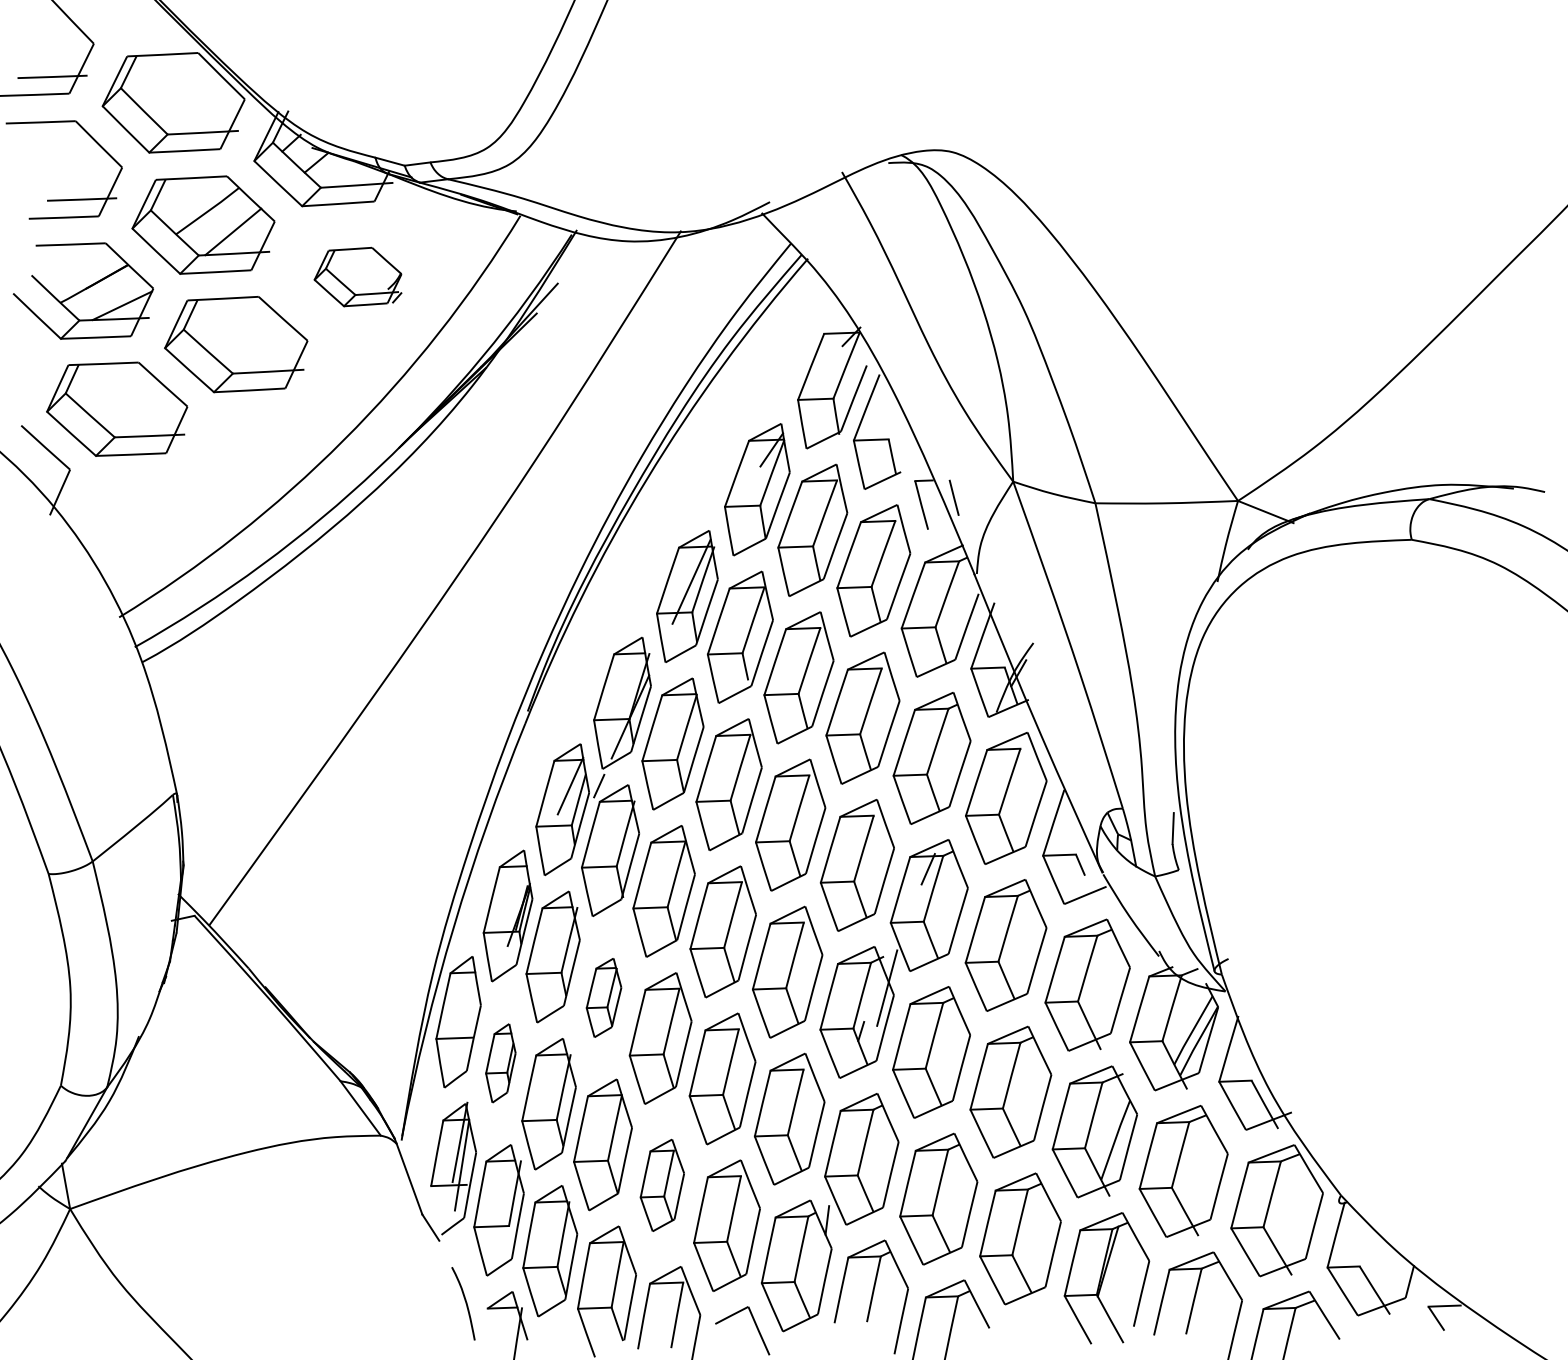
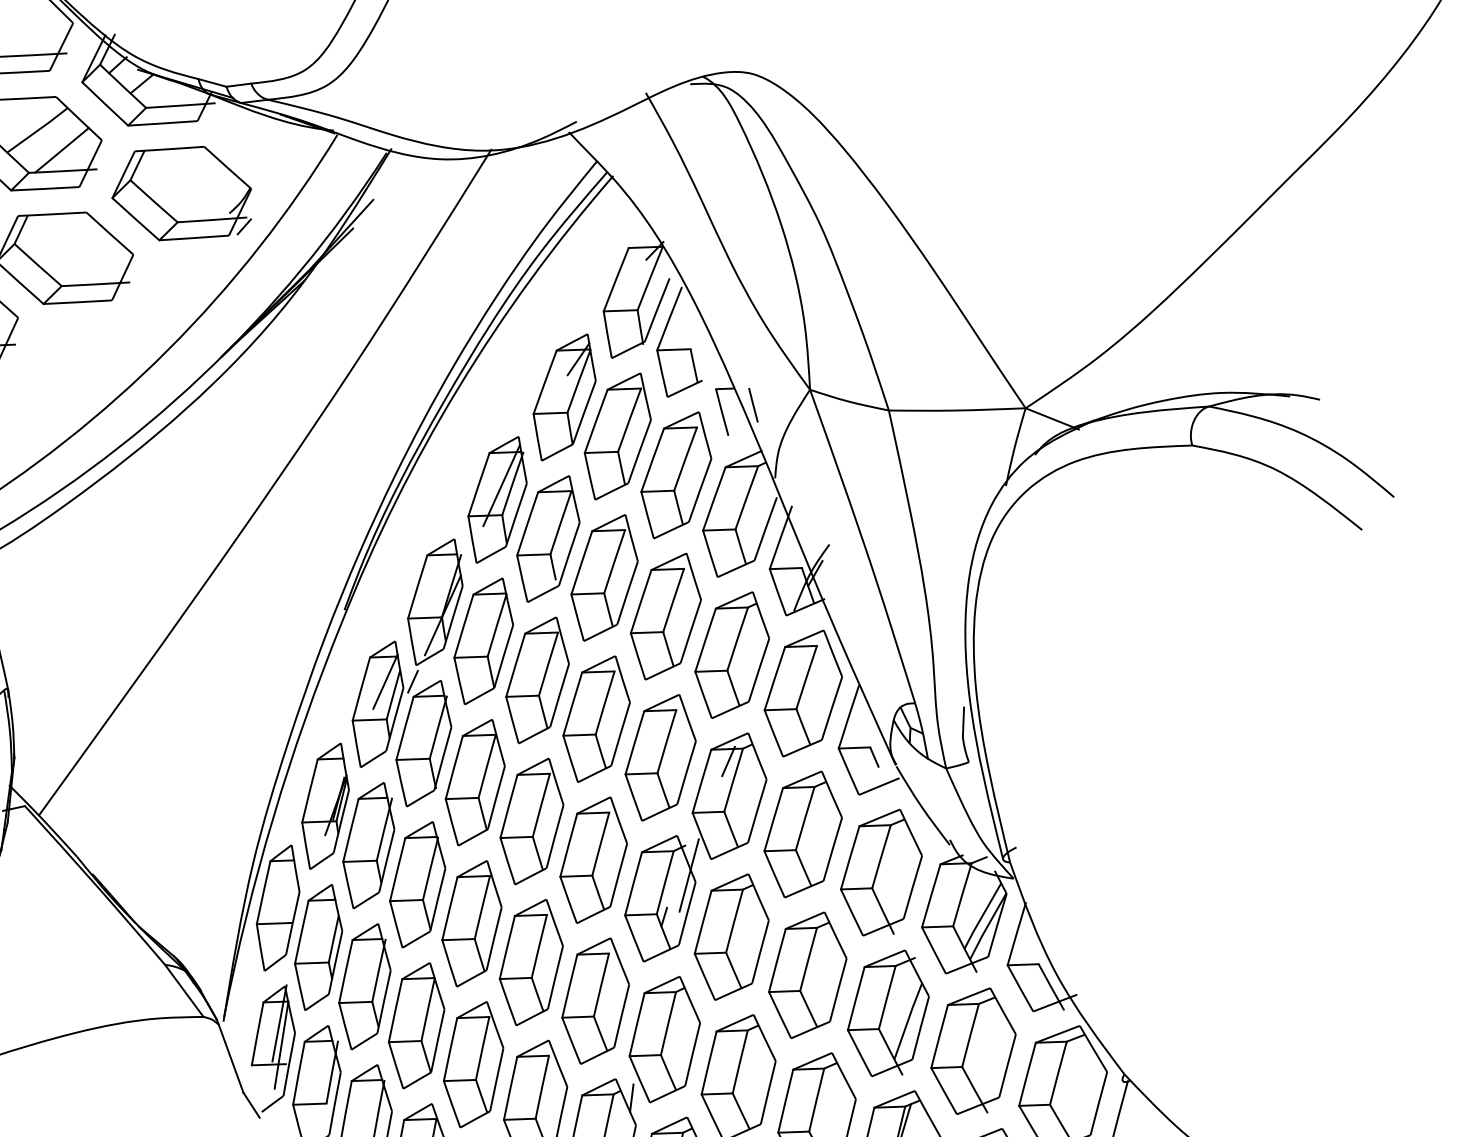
part: (357, 276) -> (181, 193), size x1.67
part: (603, 997) -> (417, 884), size x1.67
part: (500, 1063) -> (318, 947), size x1.67
part: (662, 1185) -> (473, 1064), size x1.43

